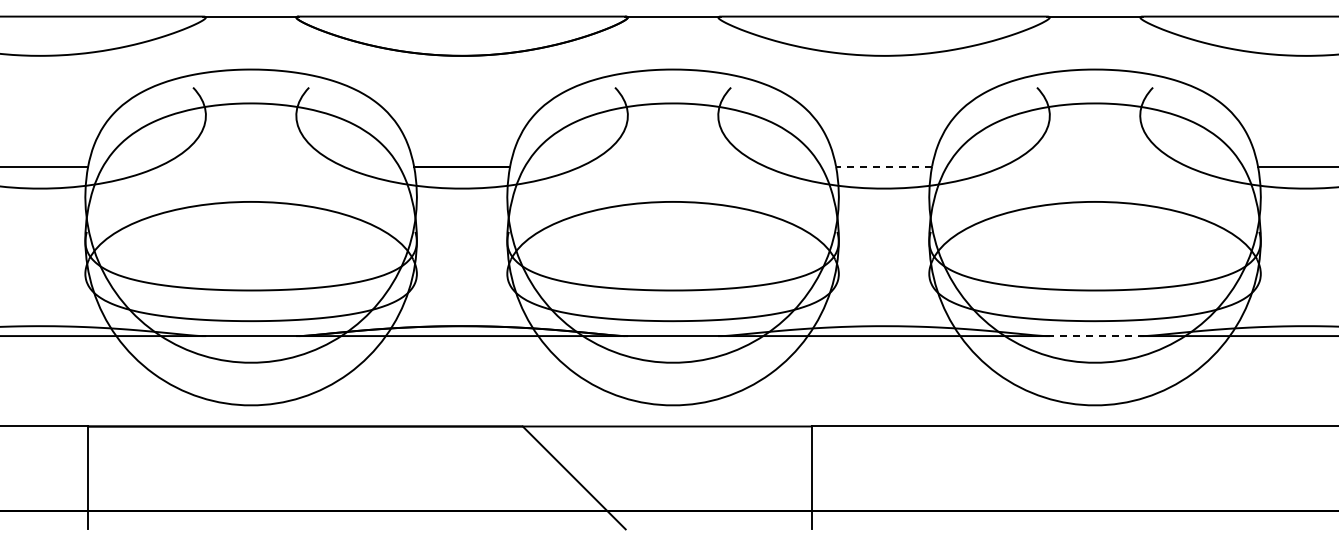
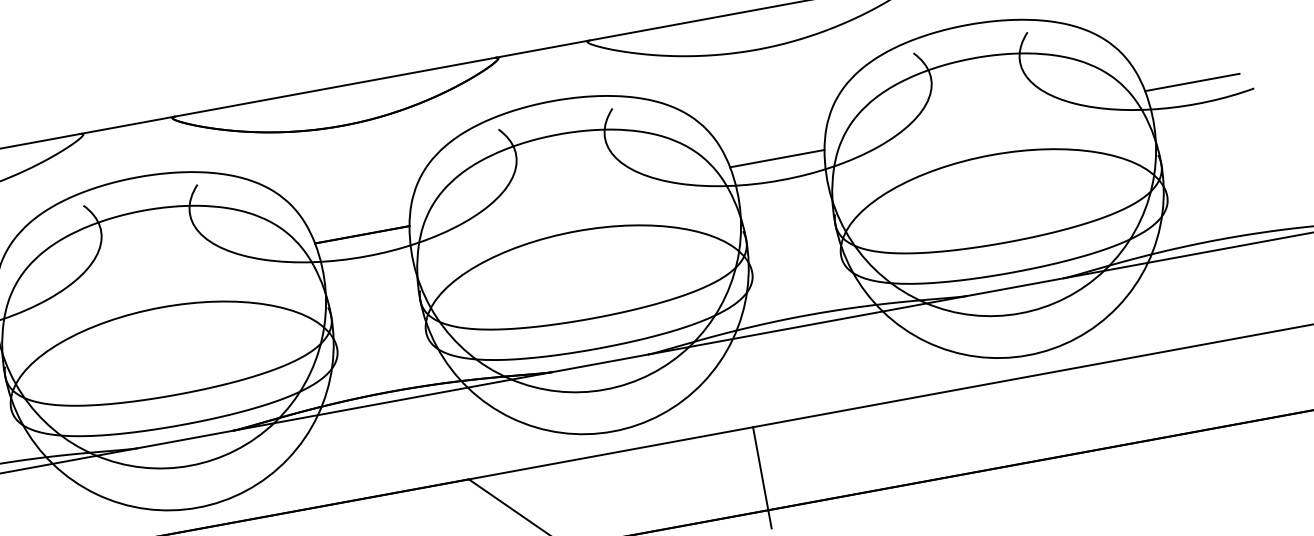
line: (884, 166) -> (777, 158), dashed -> solid
line: (1095, 336) -> (1015, 287), dashed -> solid

